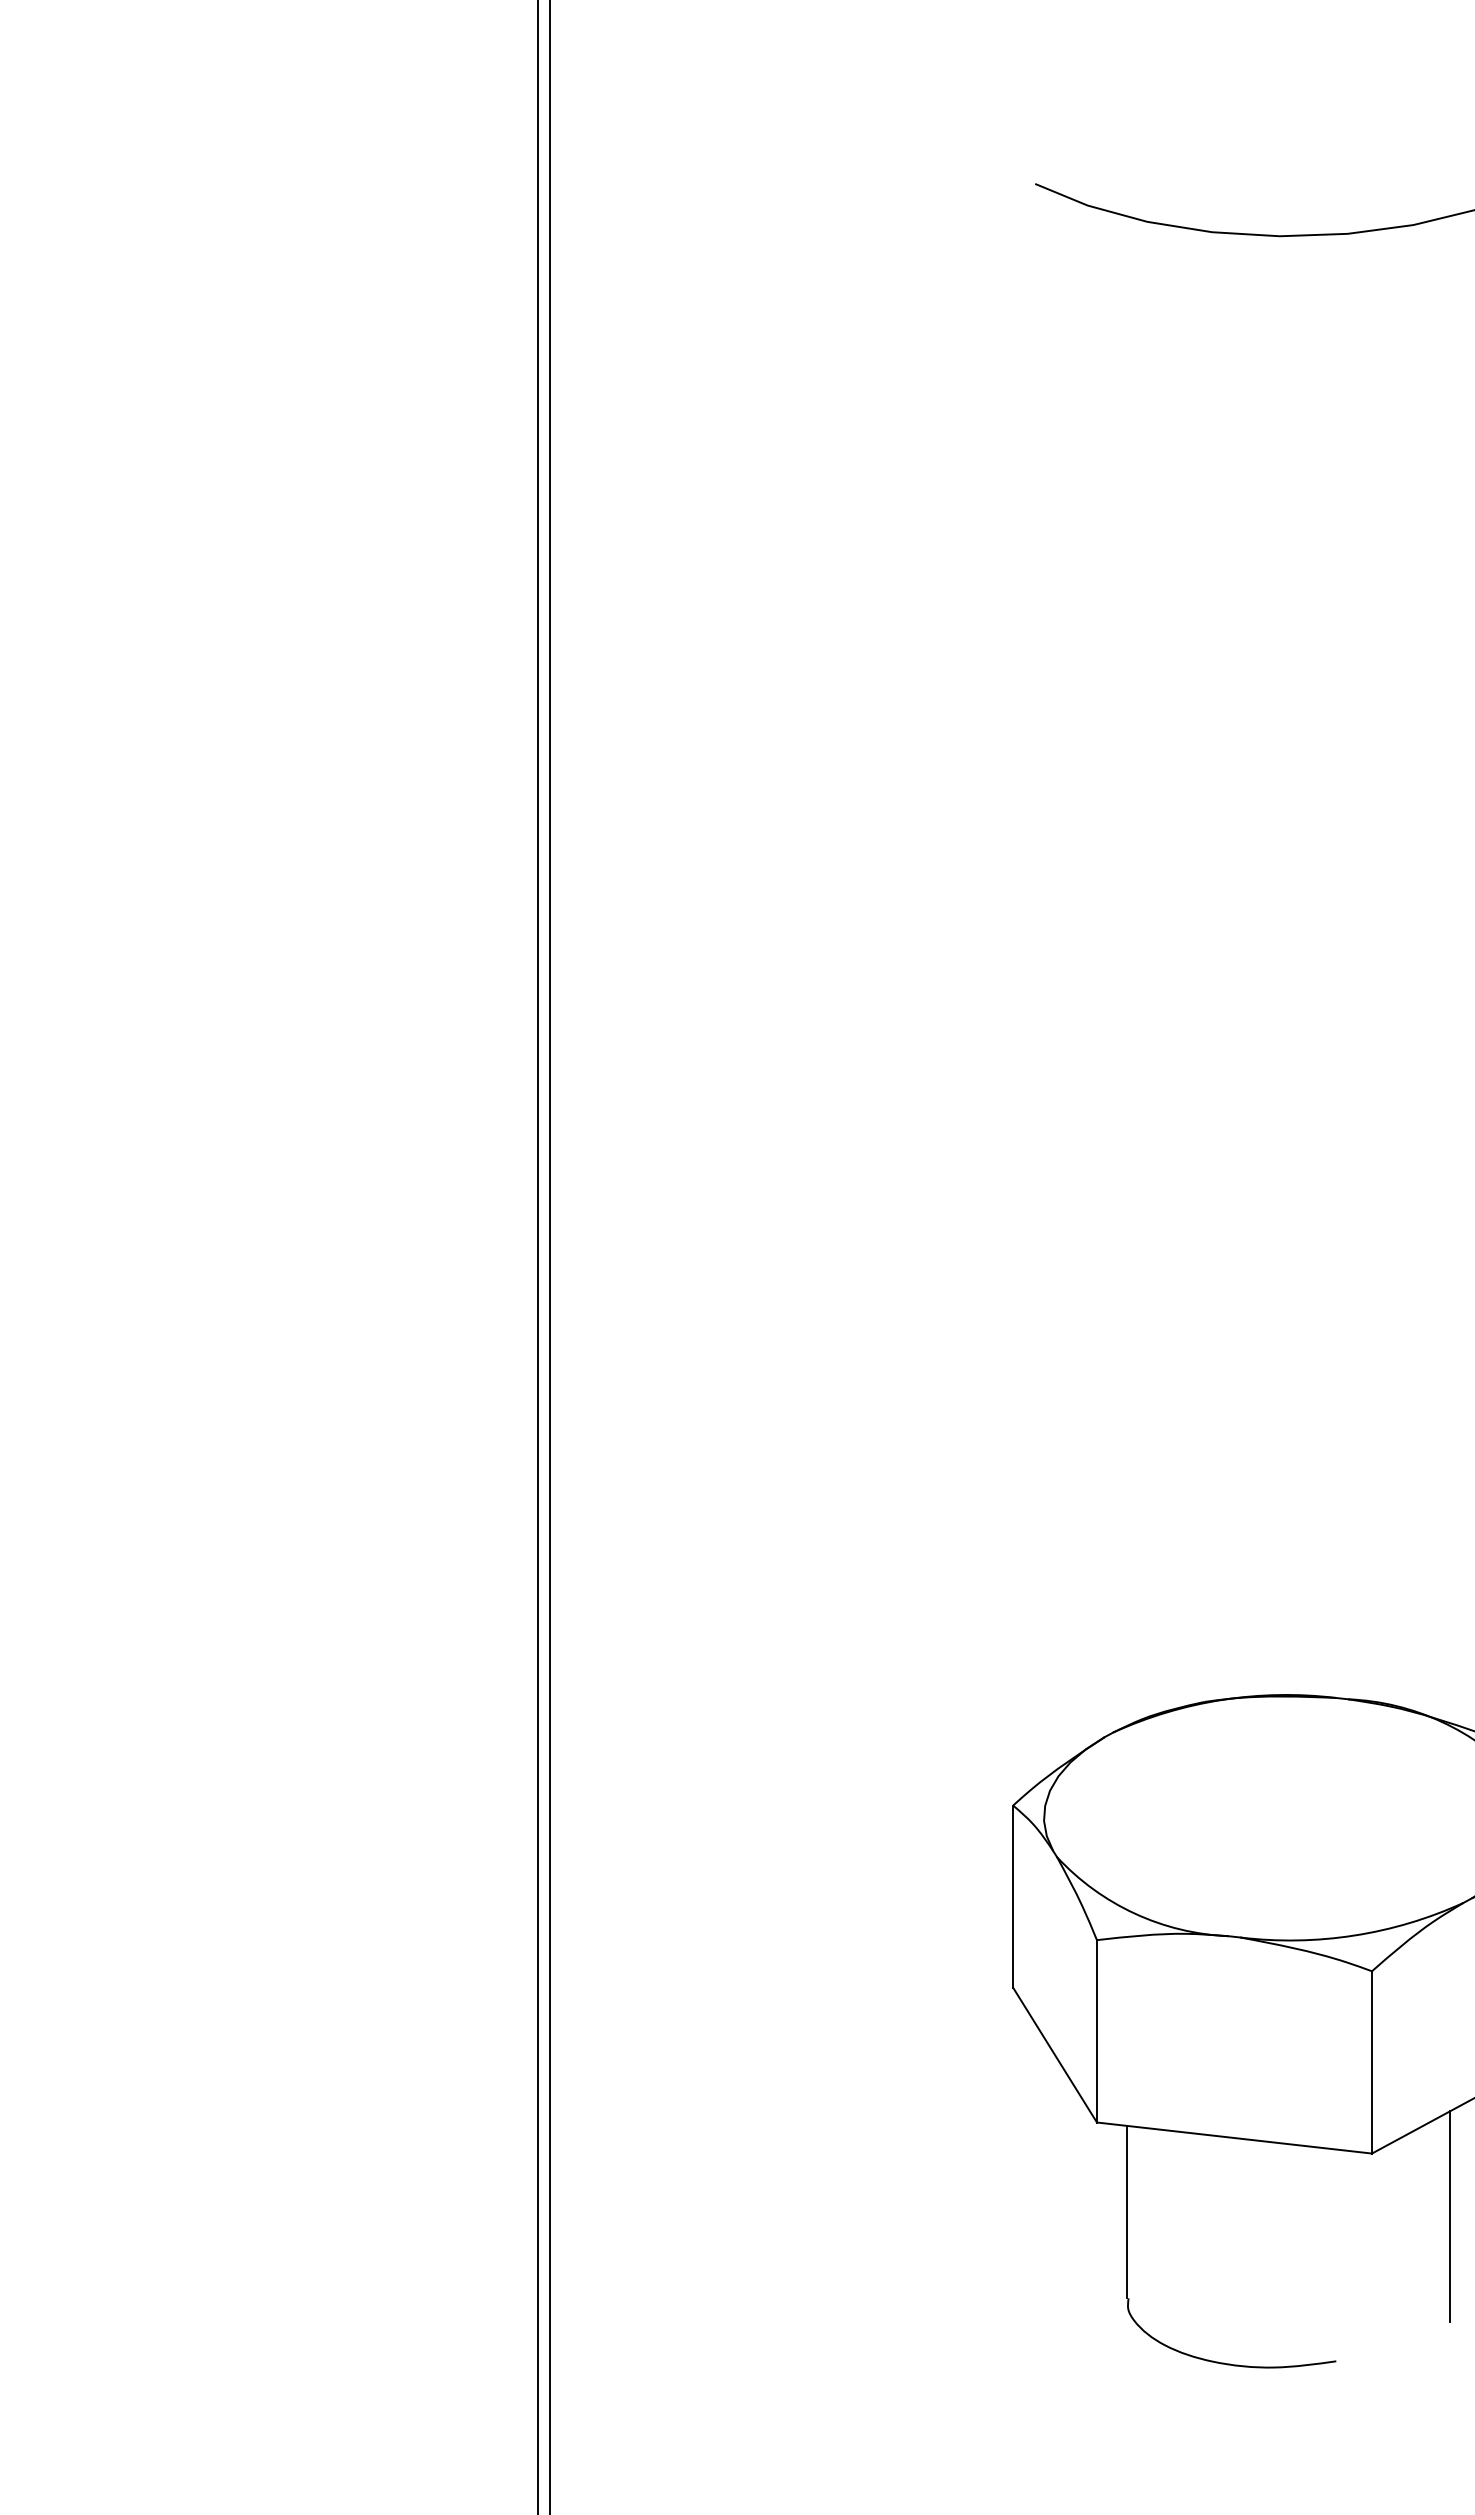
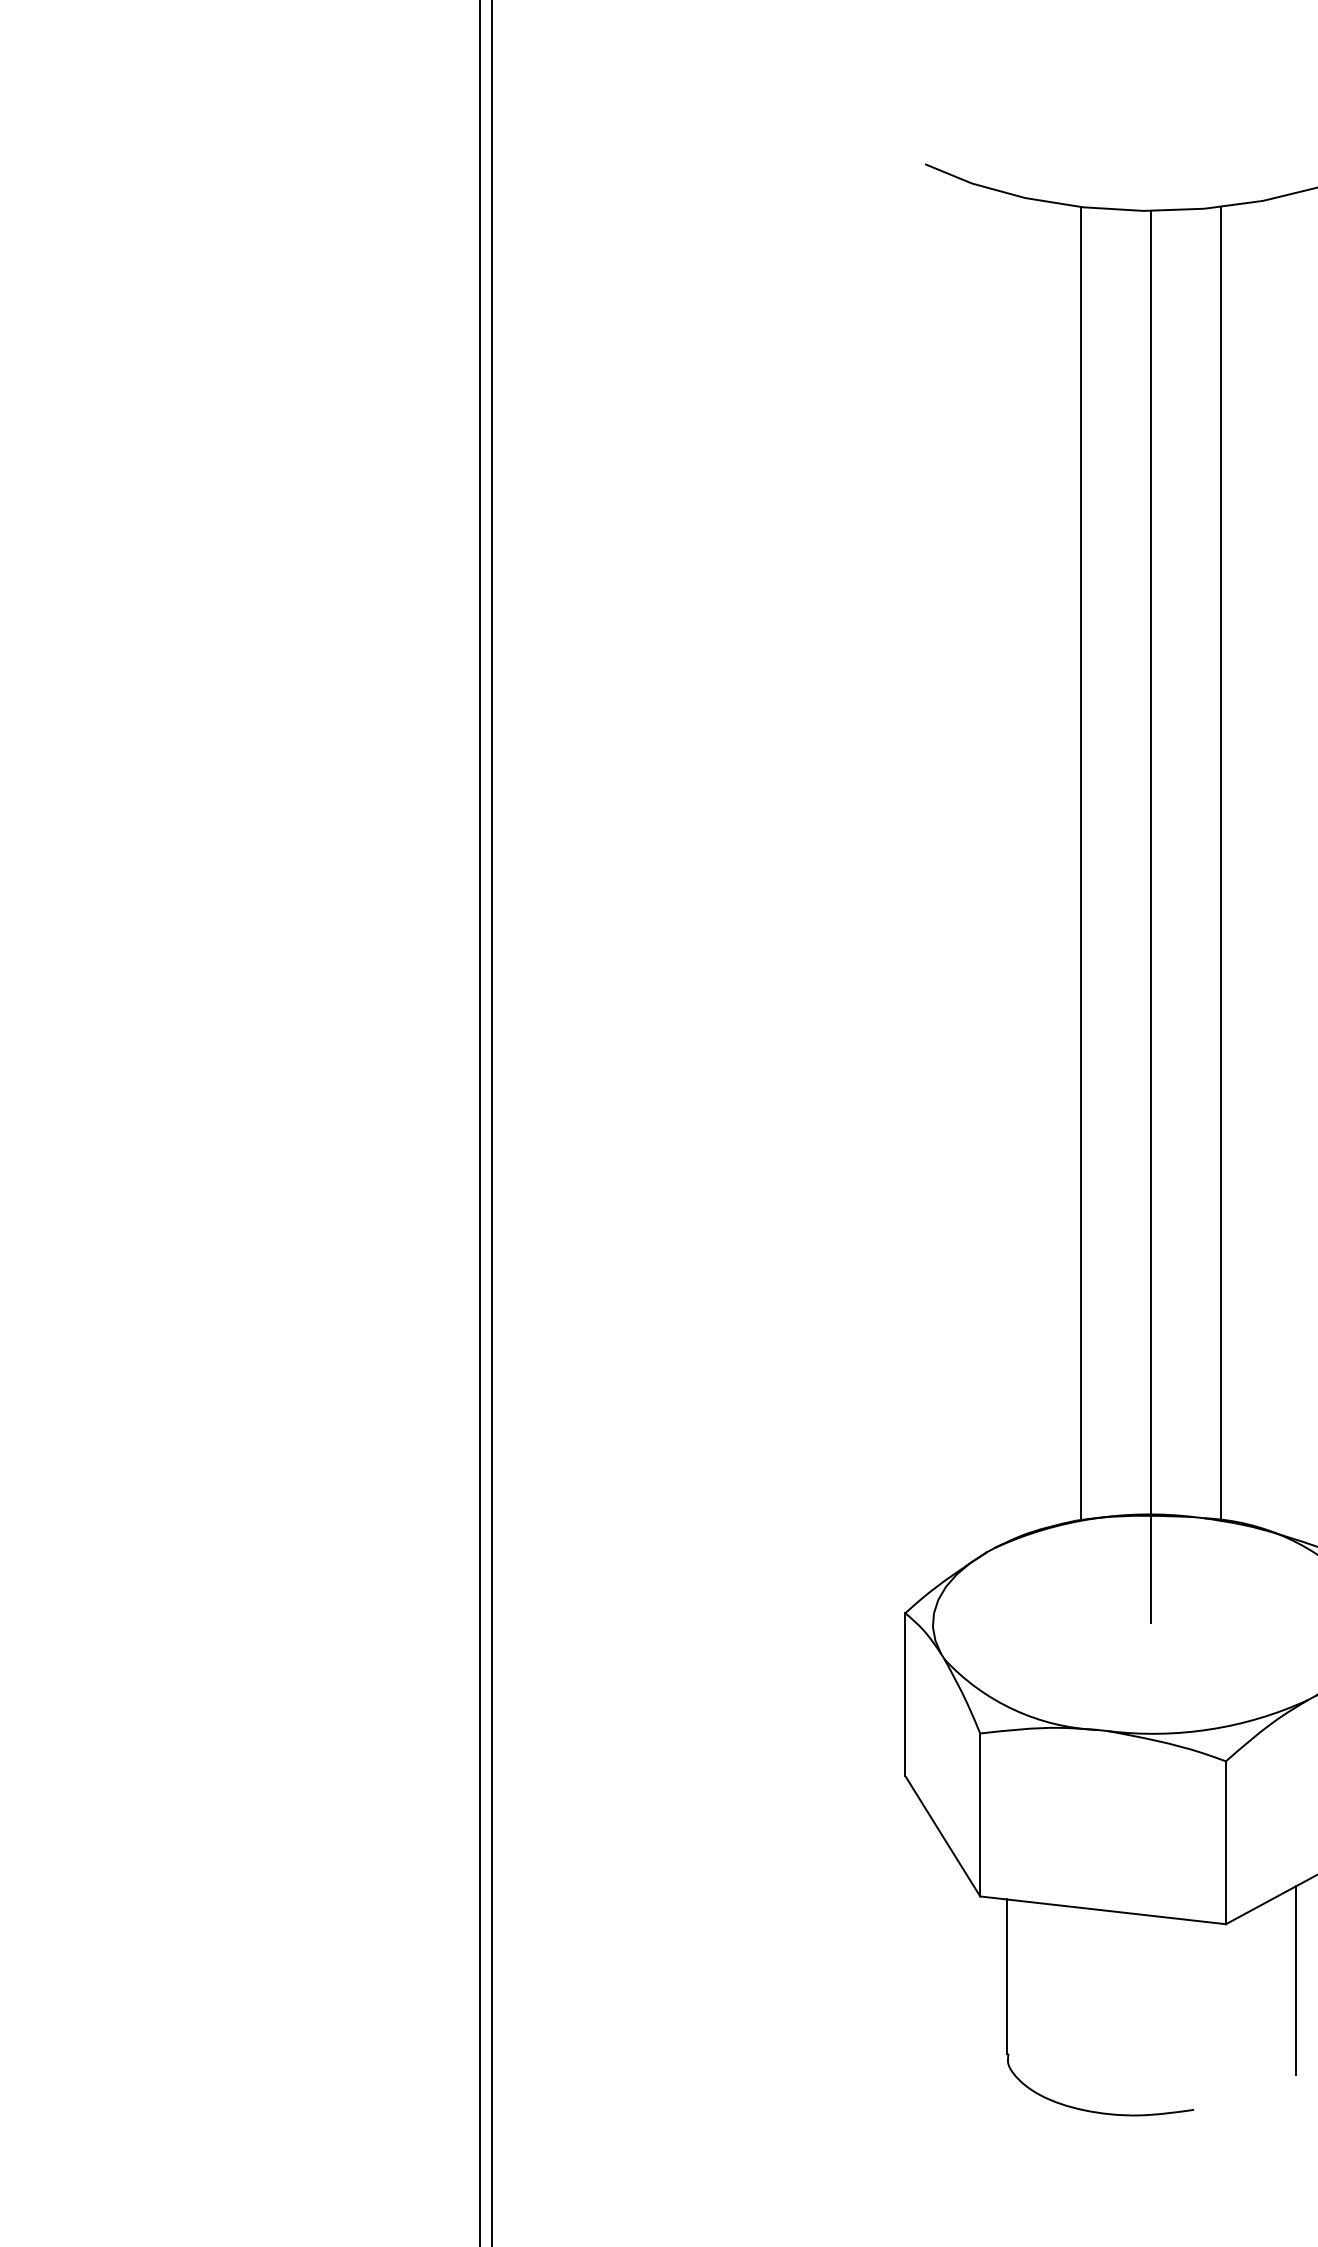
line: (1209, 966) -> (1080, 863), added
line: (1366, 967) -> (1221, 864), added
line: (1288, 1026) -> (1151, 917), added

